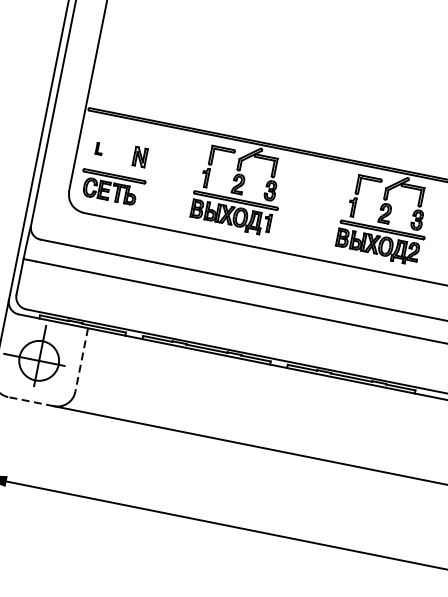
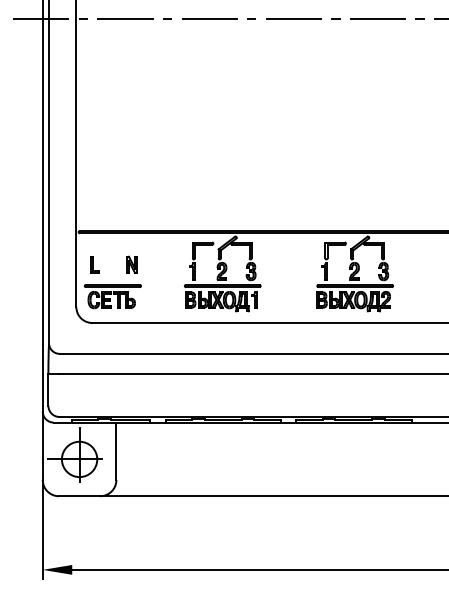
part: (98, 148) -> (94, 264), size x1.67
line: (81, 360) -> (116, 451), dashed -> solid
line: (30, 401) -> (79, 496), dashed -> solid

